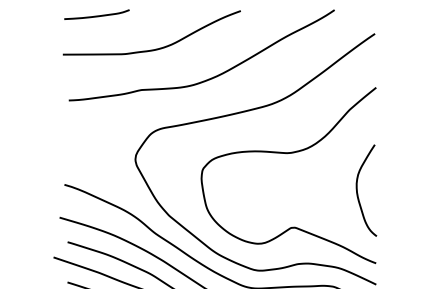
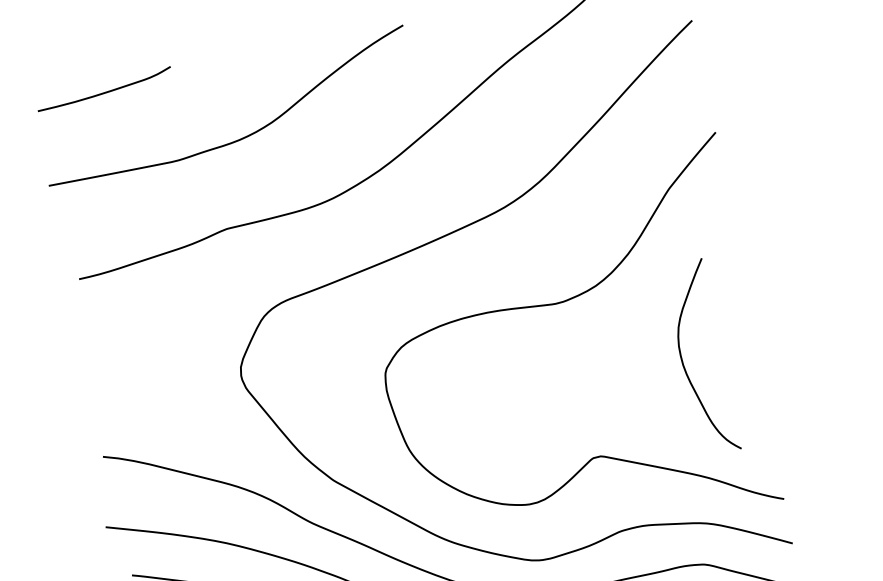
curve: (358, 193) -> (686, 366), moved

